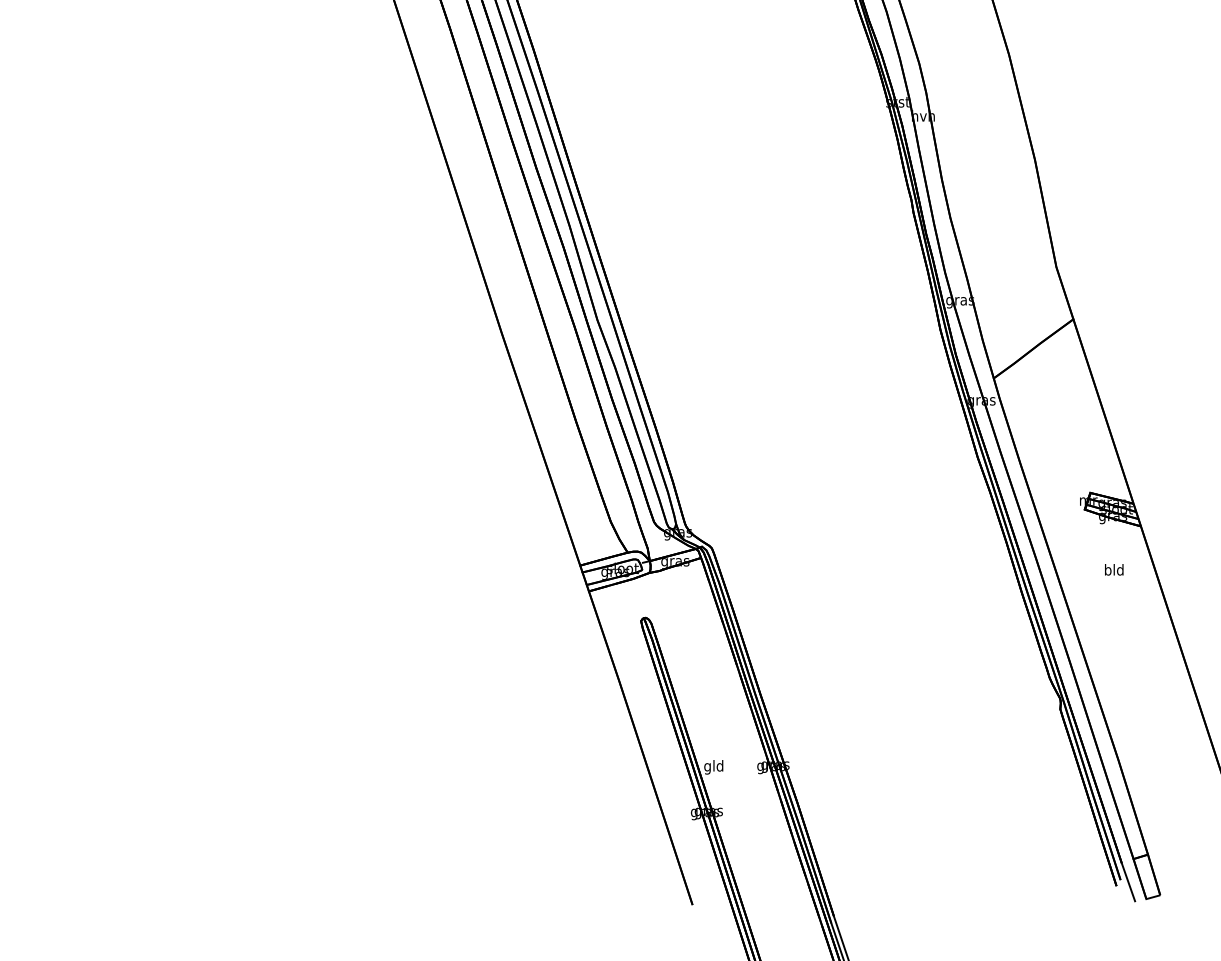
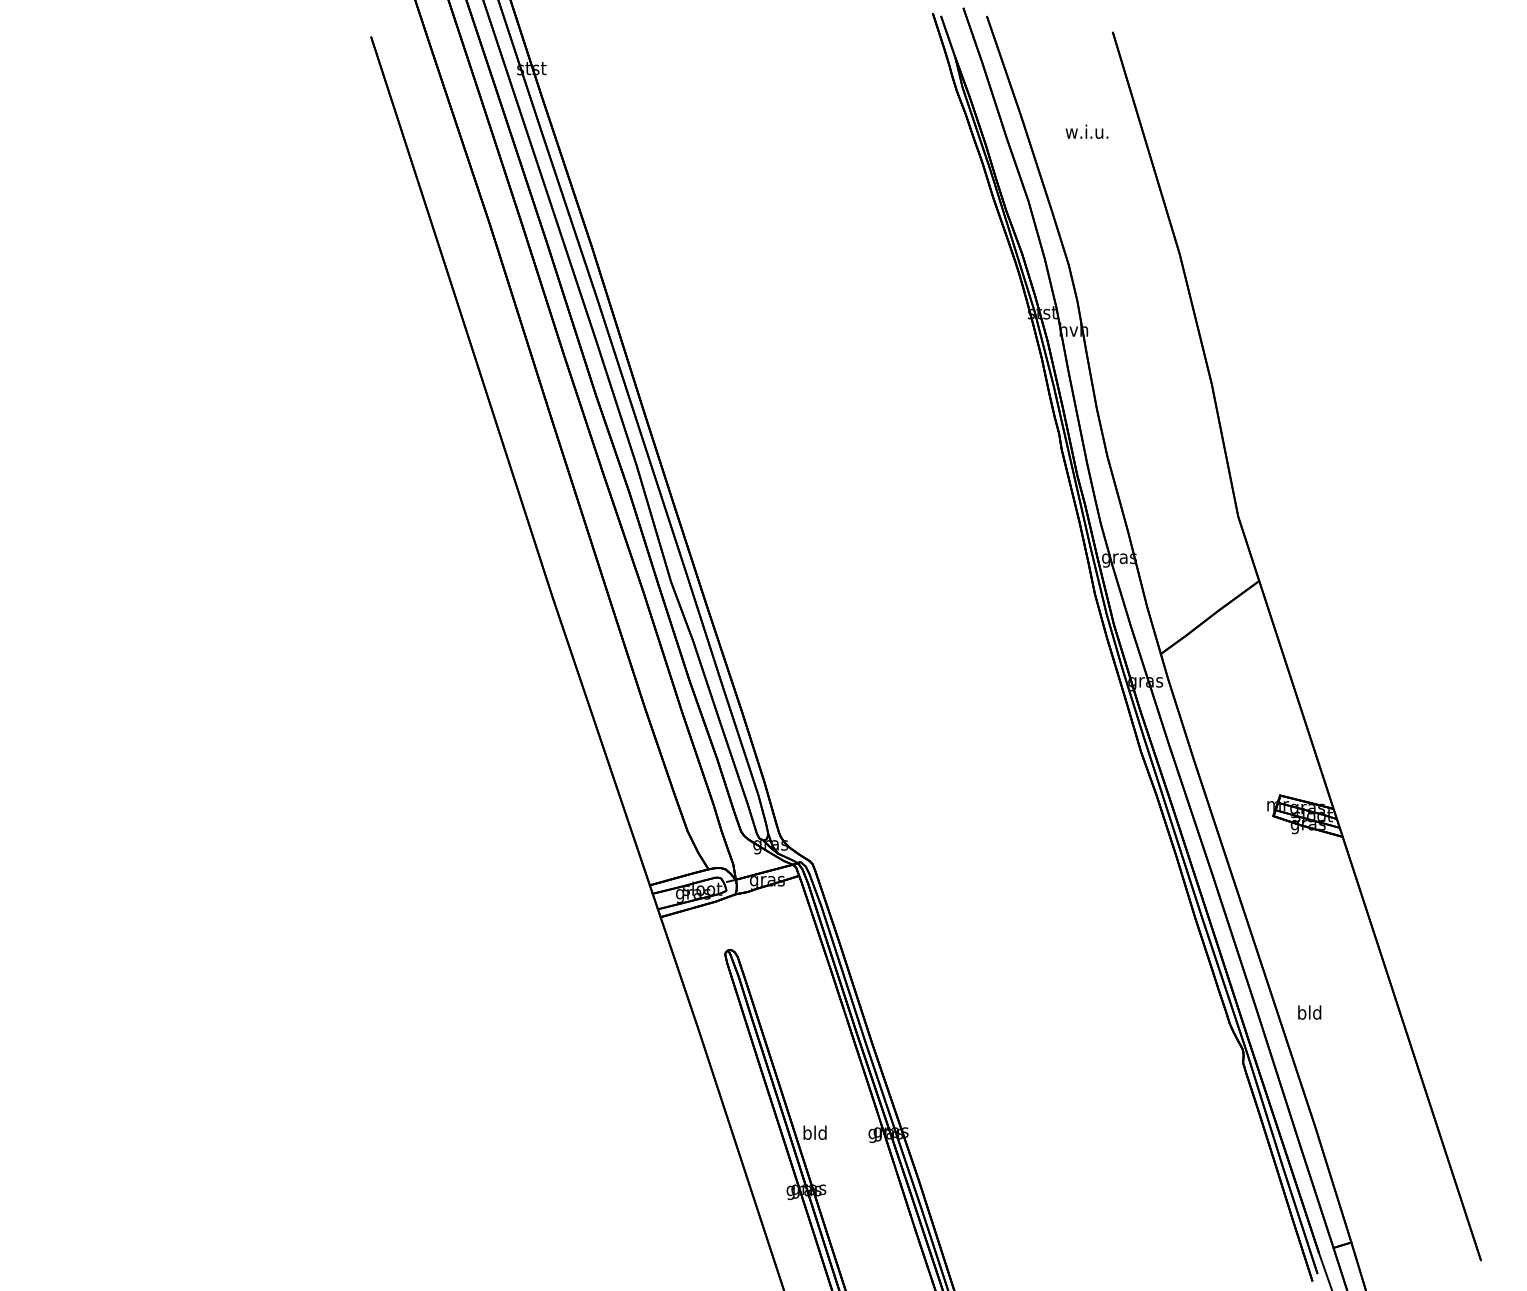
text: (1114, 569) -> (1309, 1012), moved
text: (707, 767) -> (807, 1134), gld -> bld

